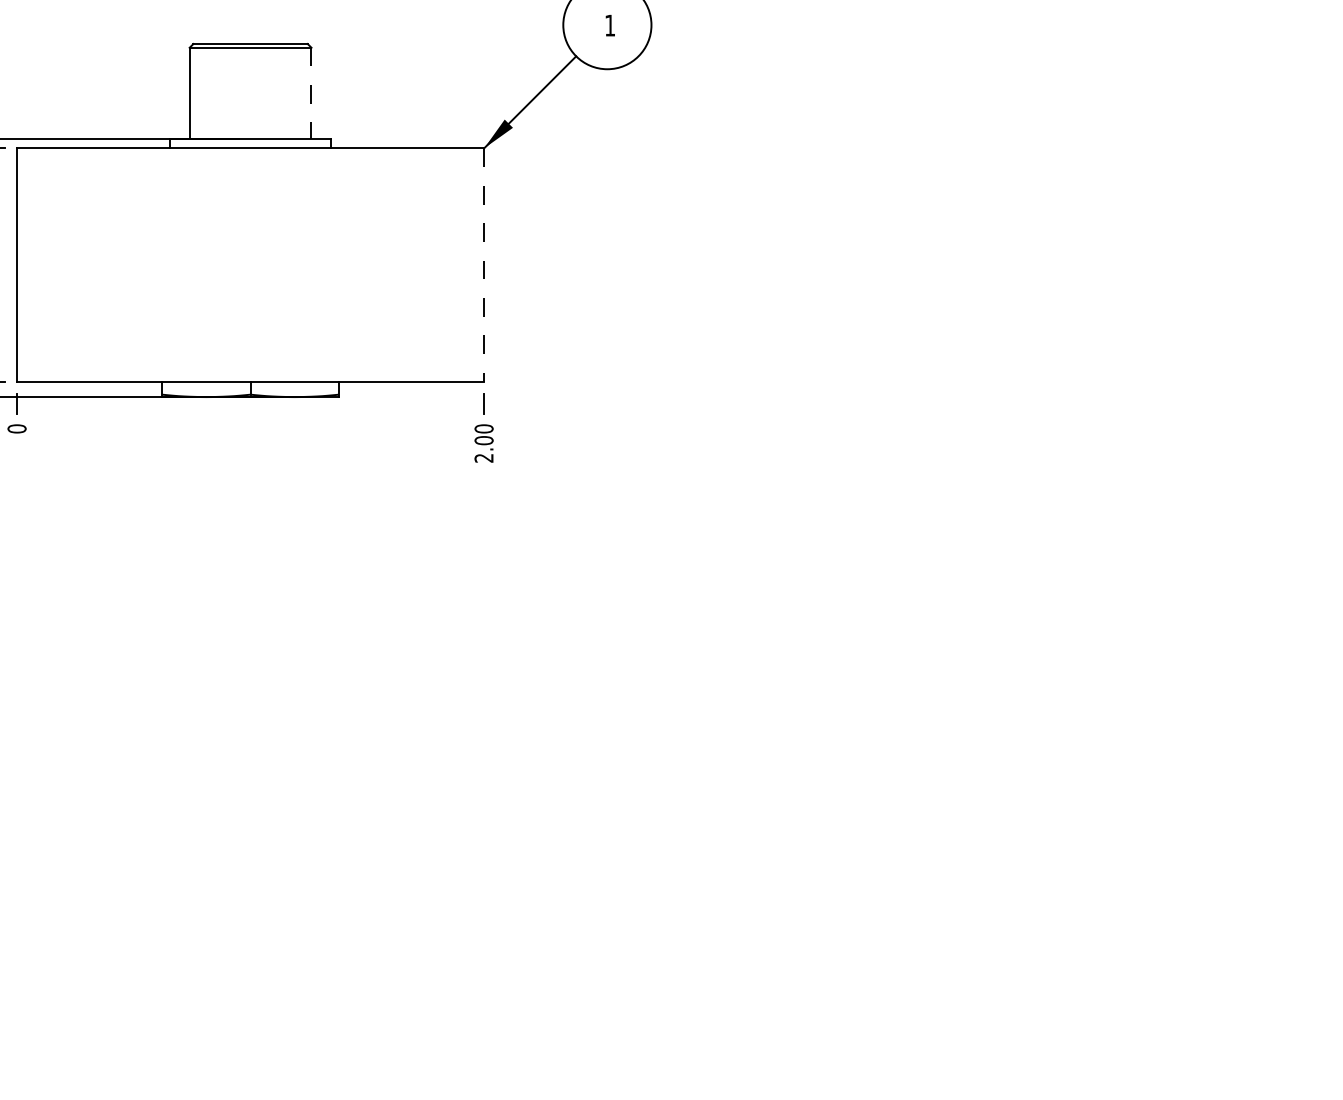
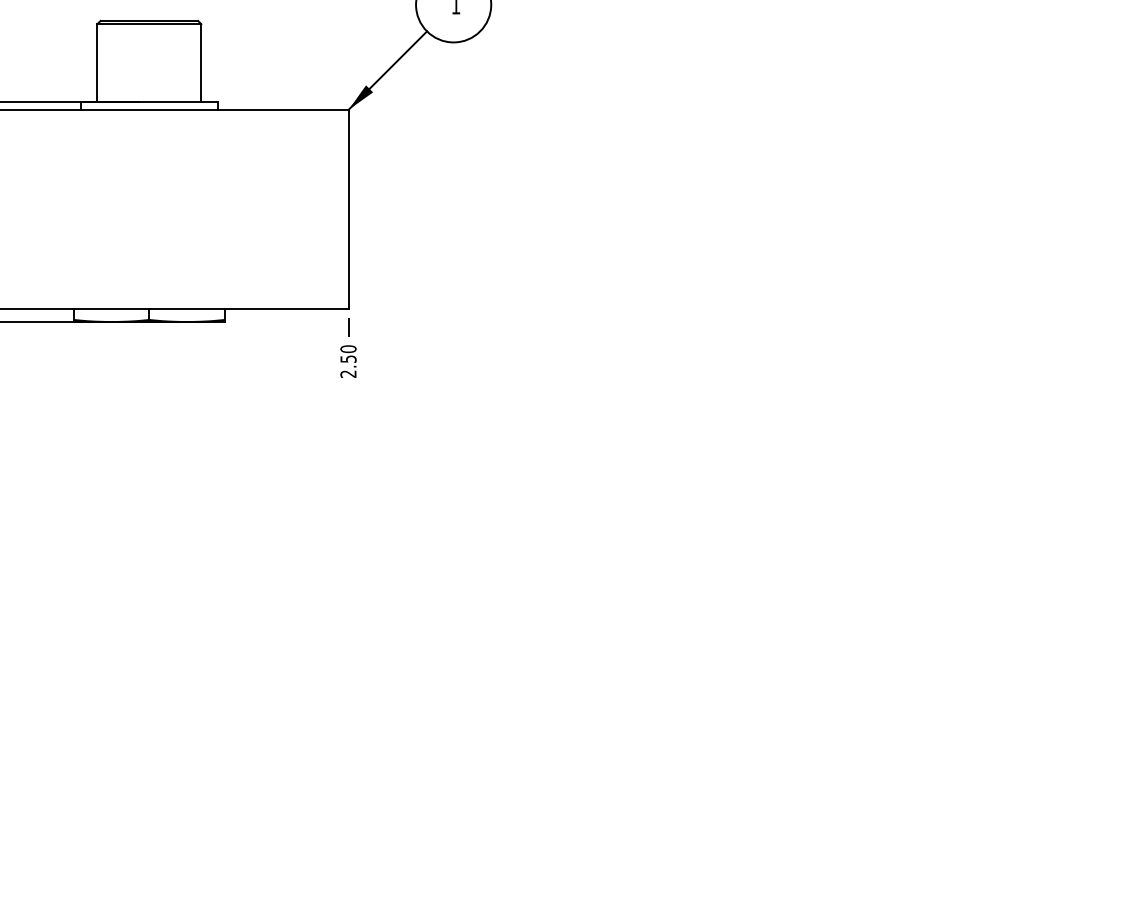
line: (311, 93) -> (201, 63), dashed -> solid
line: (484, 265) -> (348, 209), dashed -> solid
text: (483, 440) -> (347, 359), 2.00 -> 2.50

